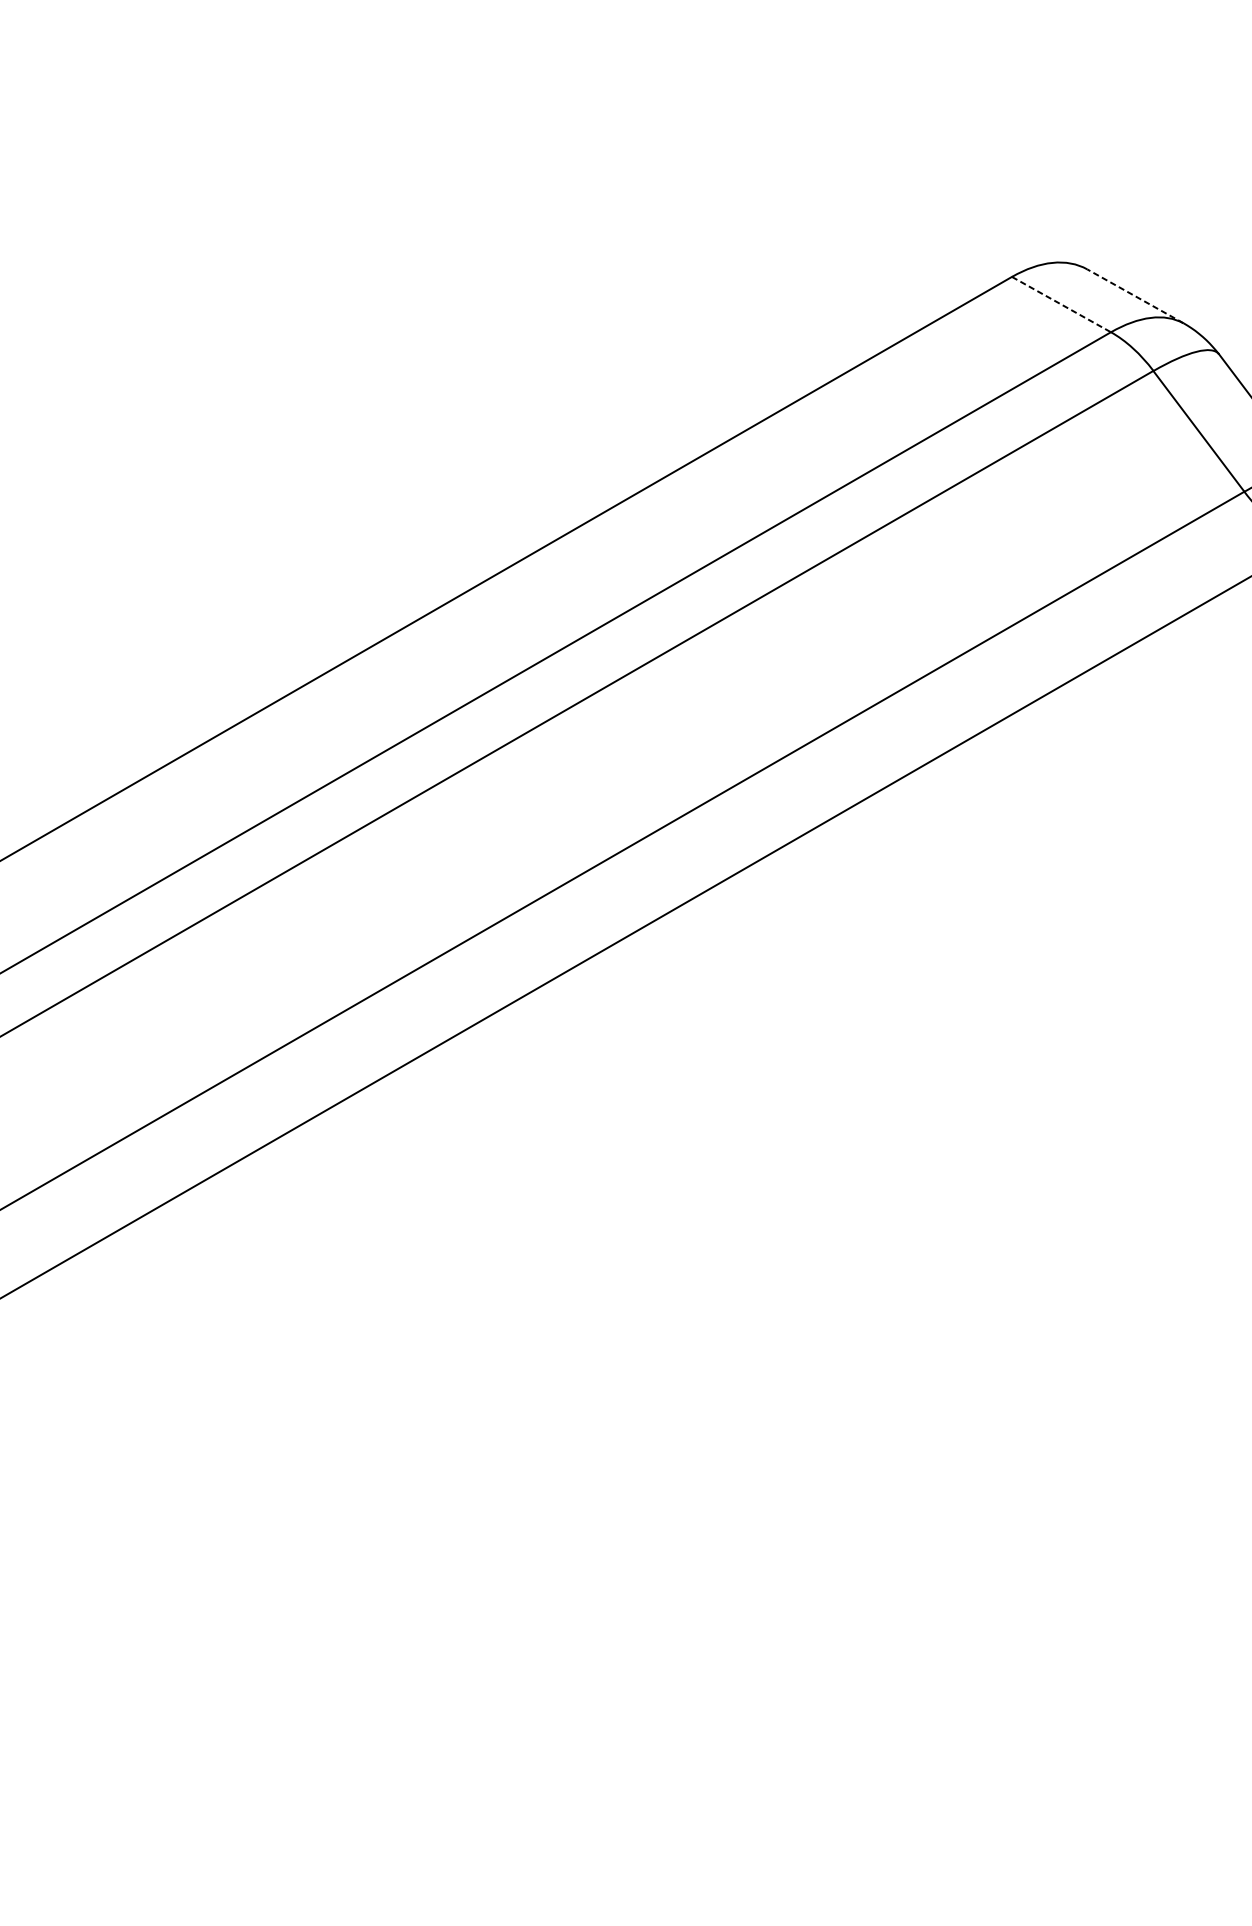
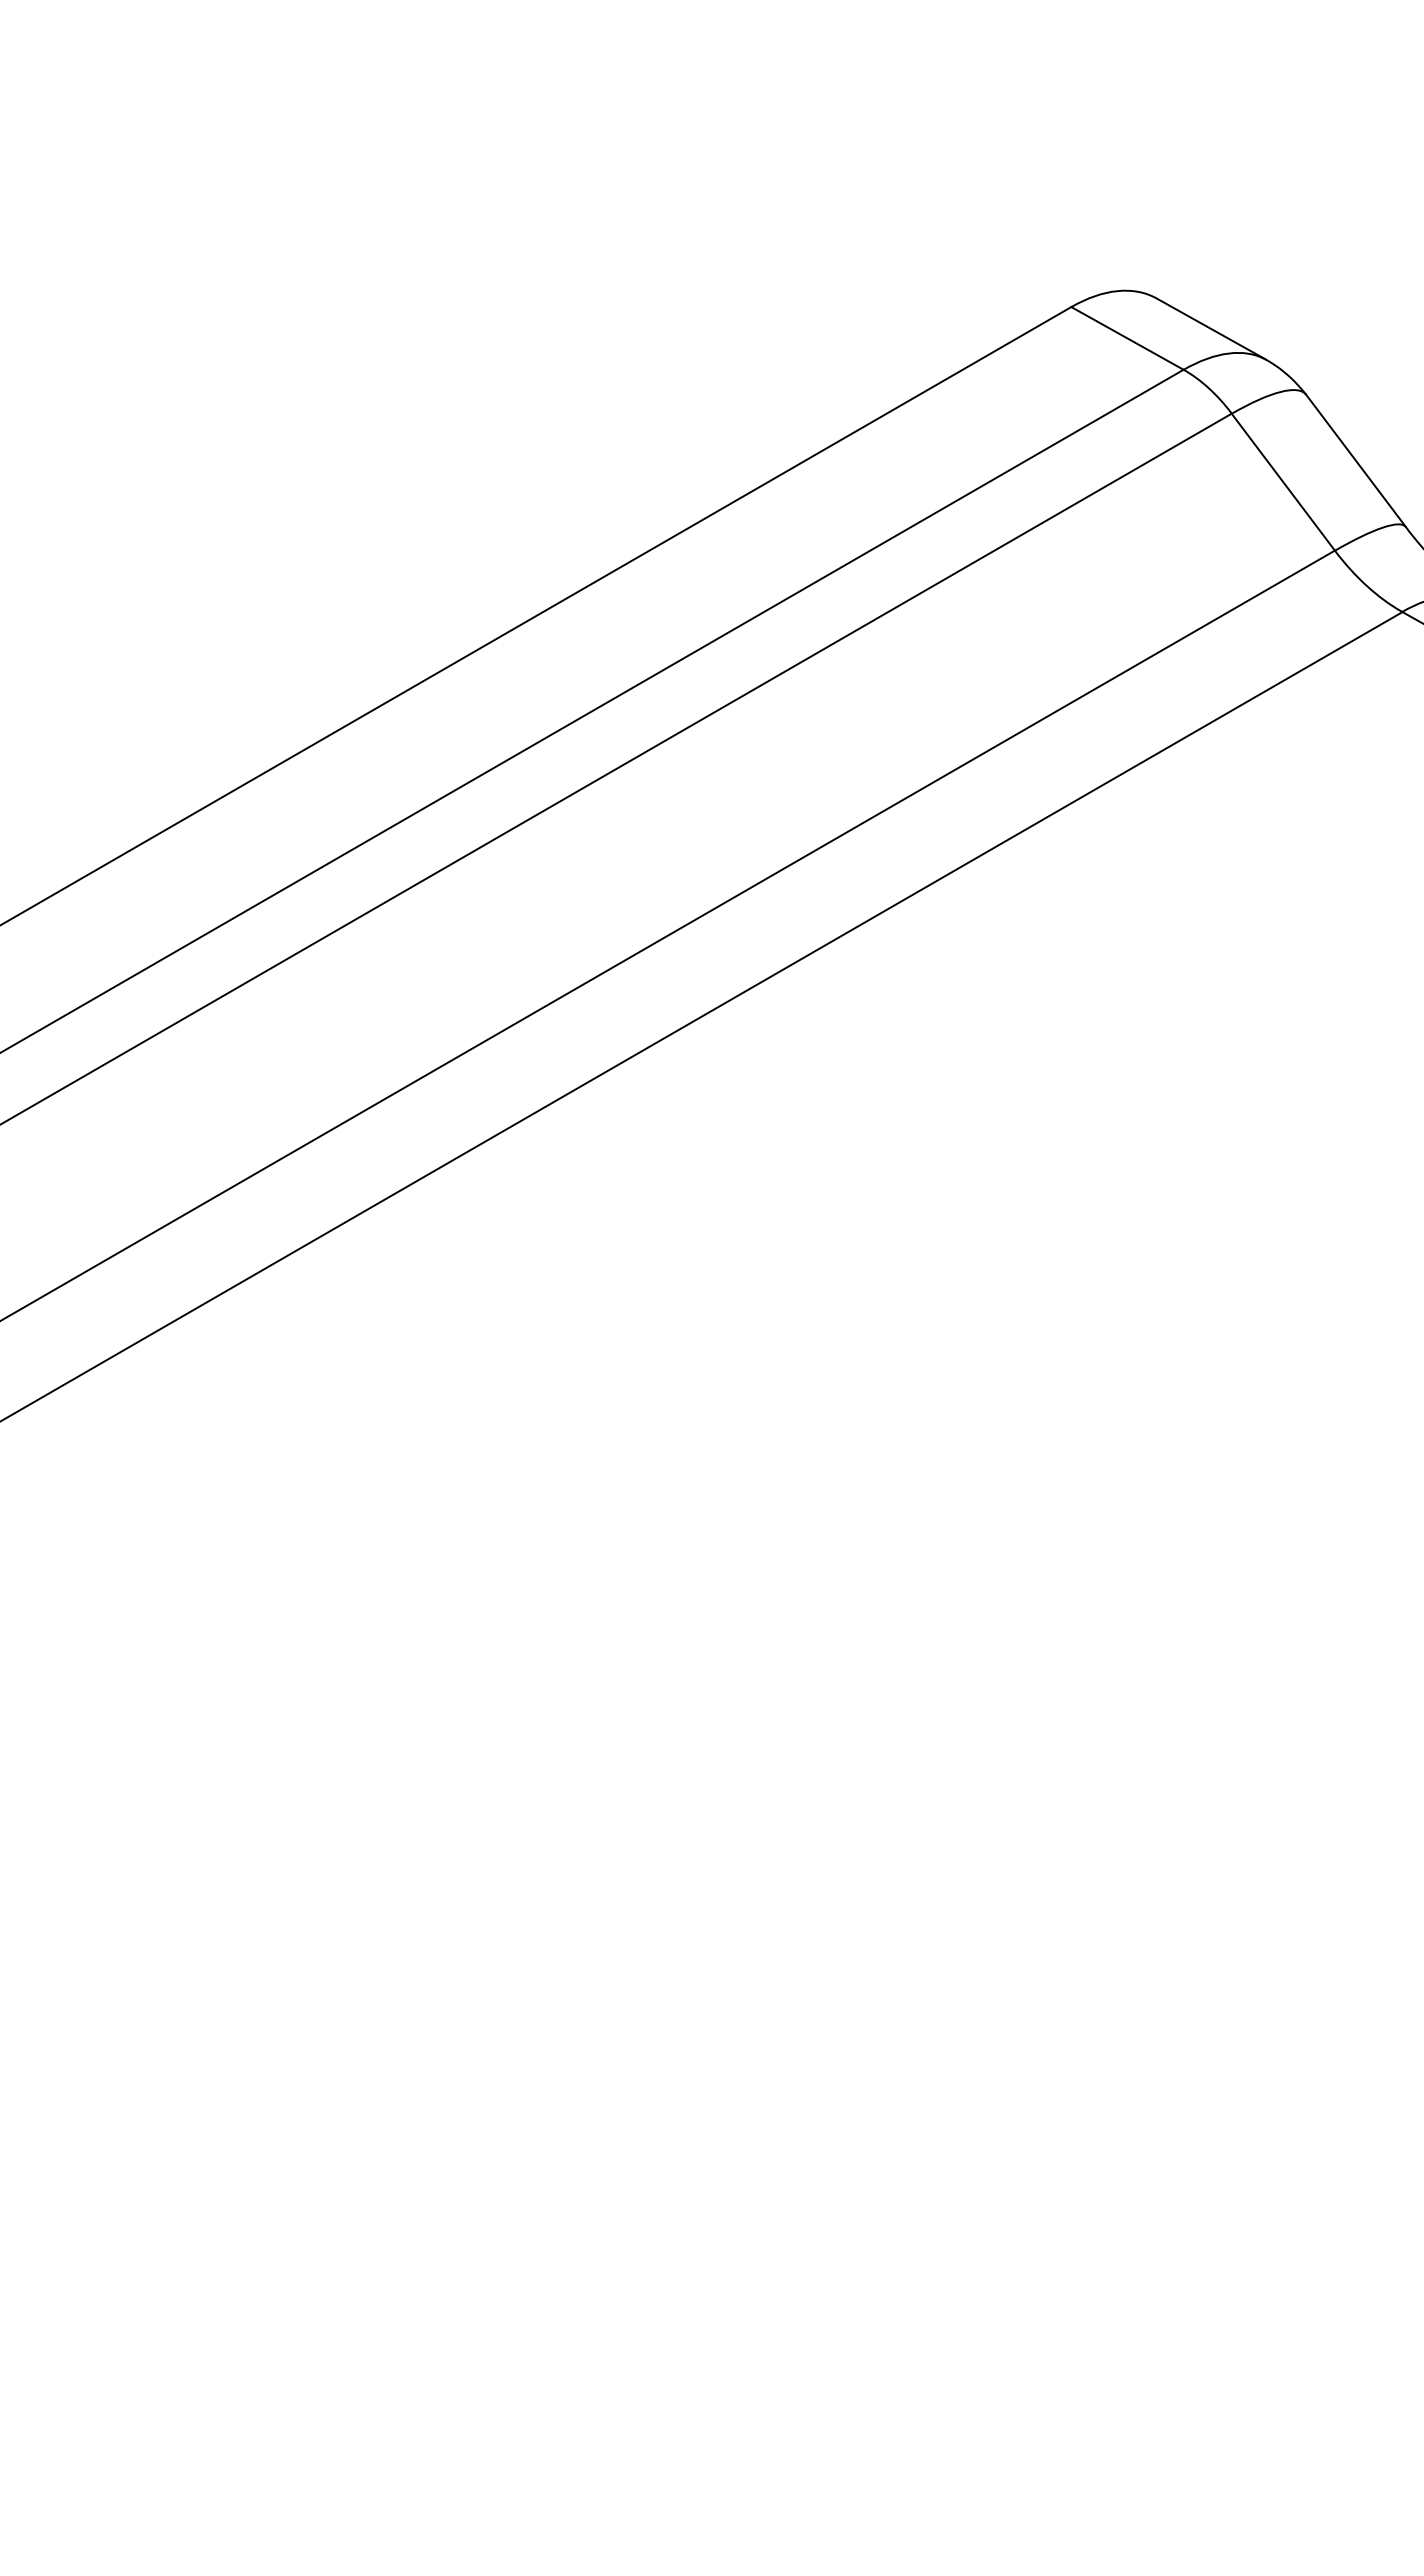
line: (1134, 295) -> (1210, 328), dashed -> solid
line: (1061, 304) -> (1127, 338), dashed -> solid

